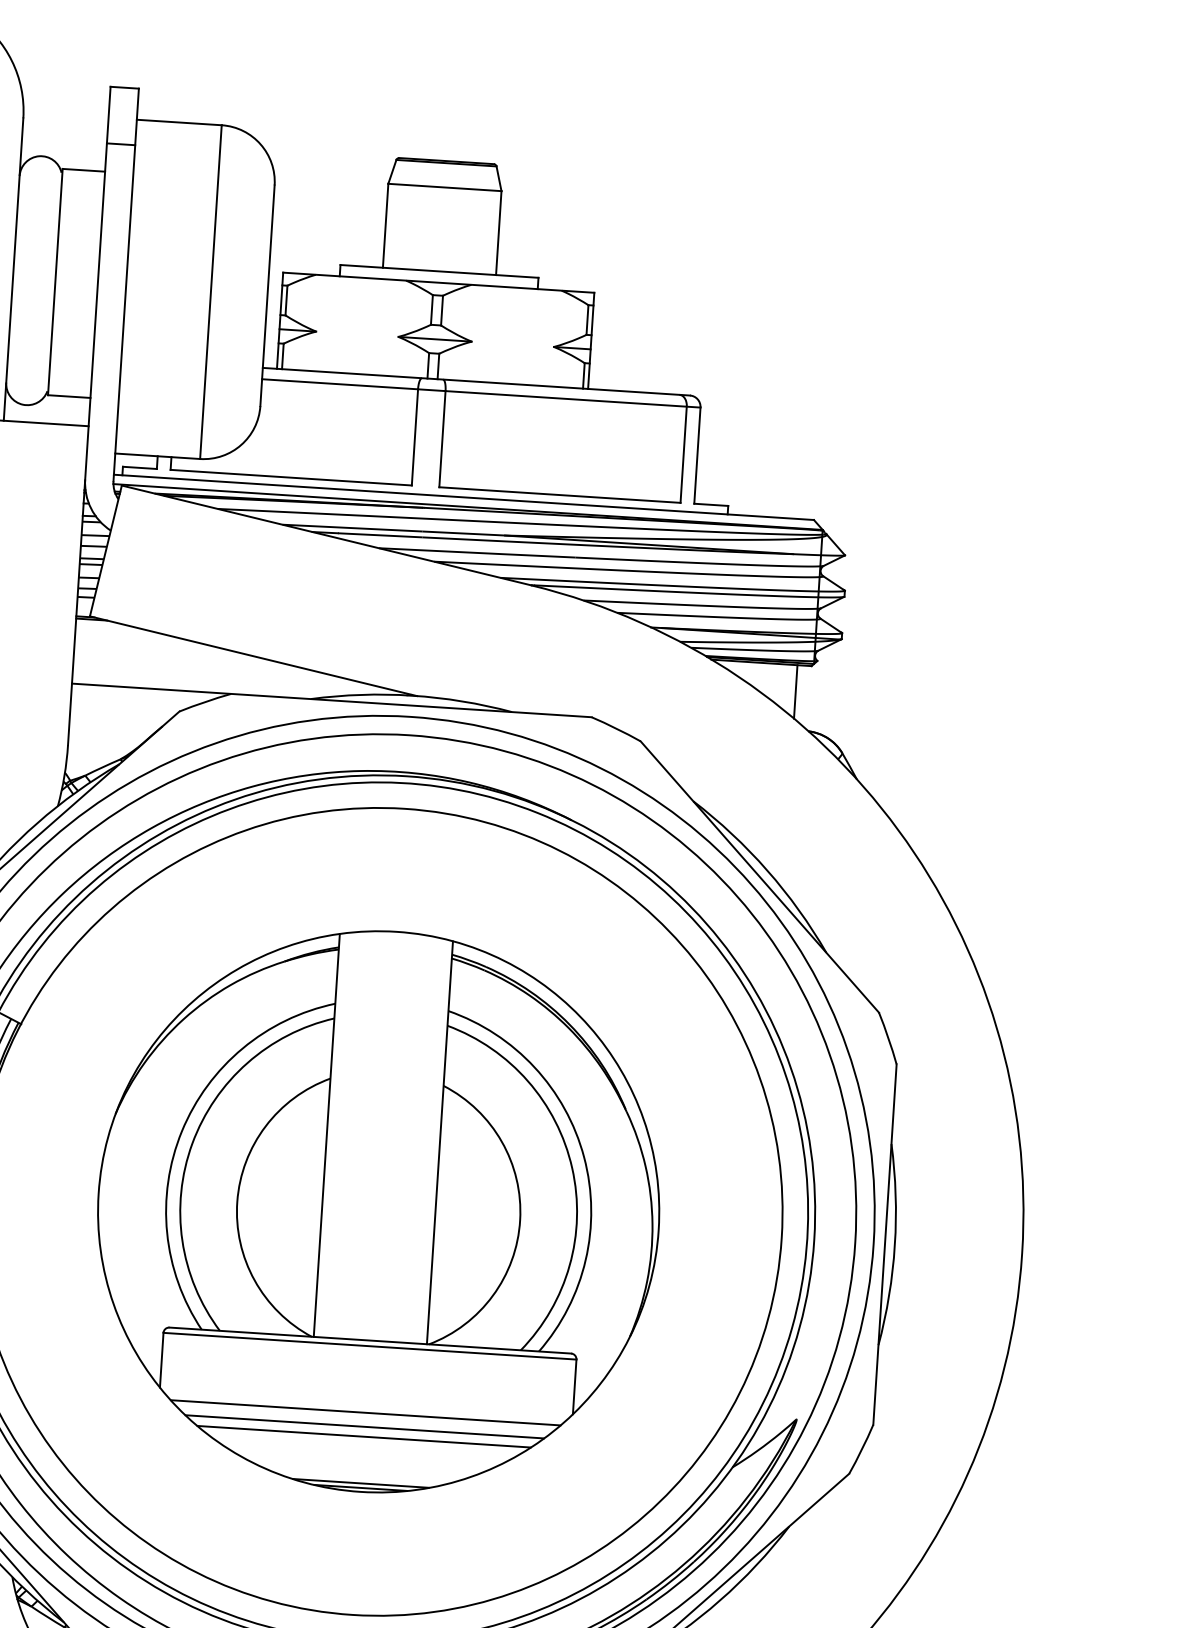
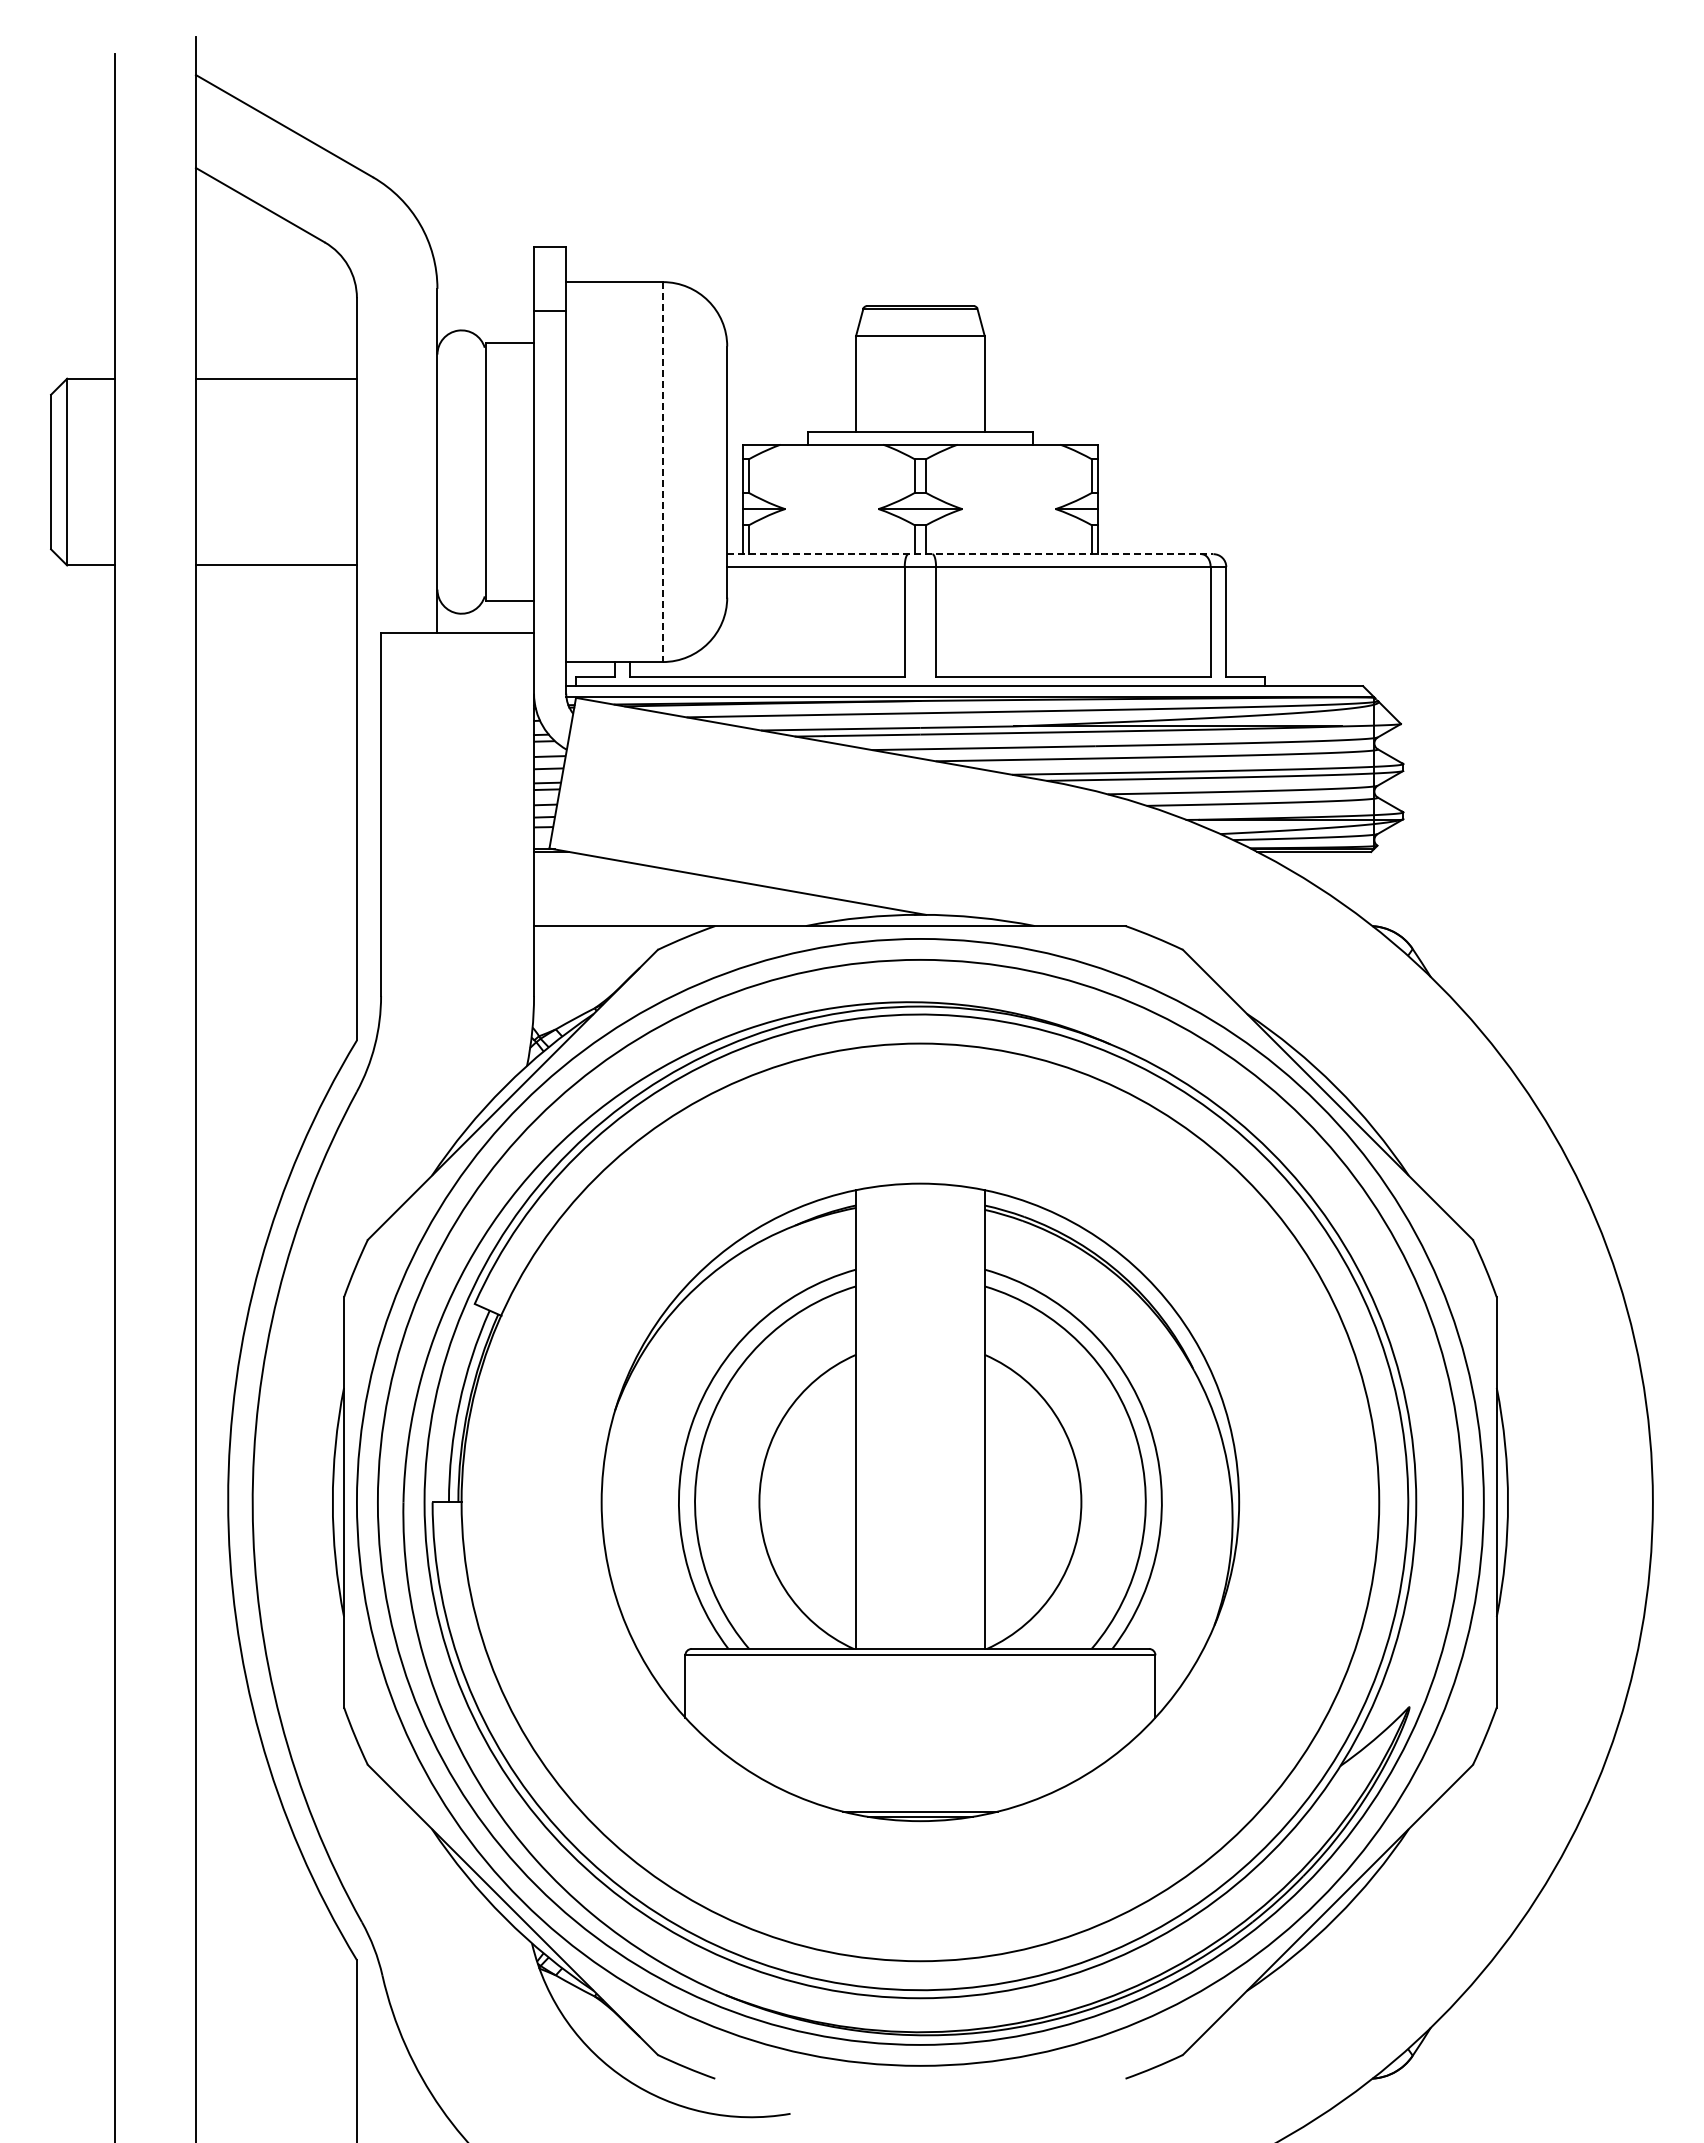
line: (210, 292) -> (662, 472), solid -> dashed
line: (476, 382) -> (970, 554), solid -> dashed
line: (796, 692) -> (1355, 882), removed
line: (365, 1413) -> (920, 1731), removed
line: (364, 1427) -> (920, 1747), removed
line: (363, 1436) -> (919, 1758), removed

